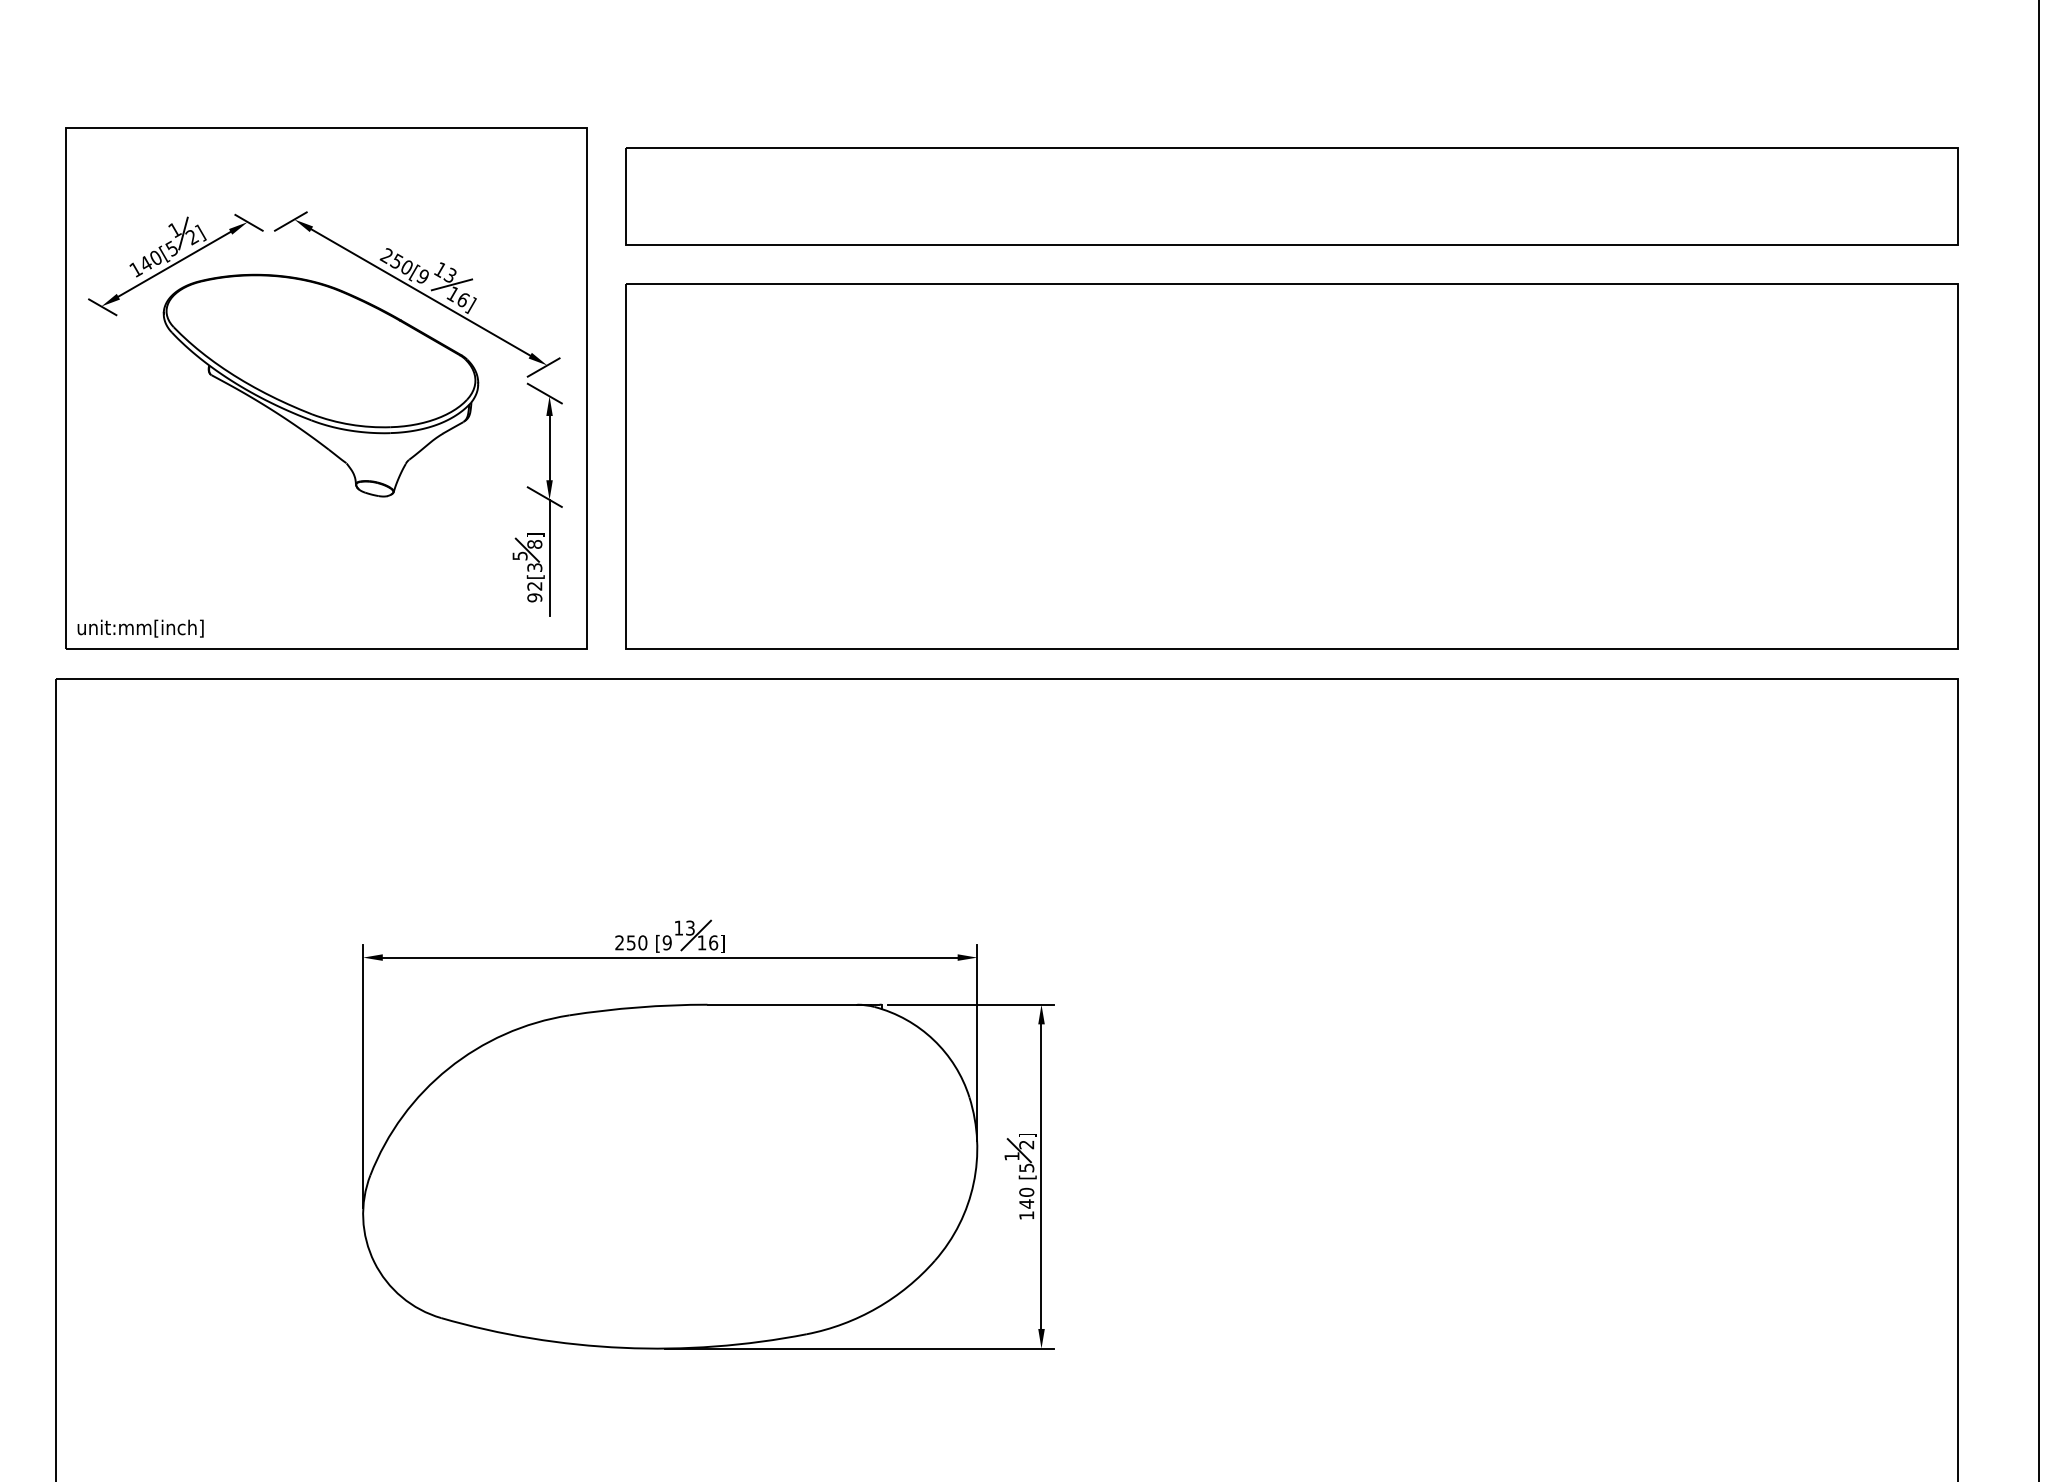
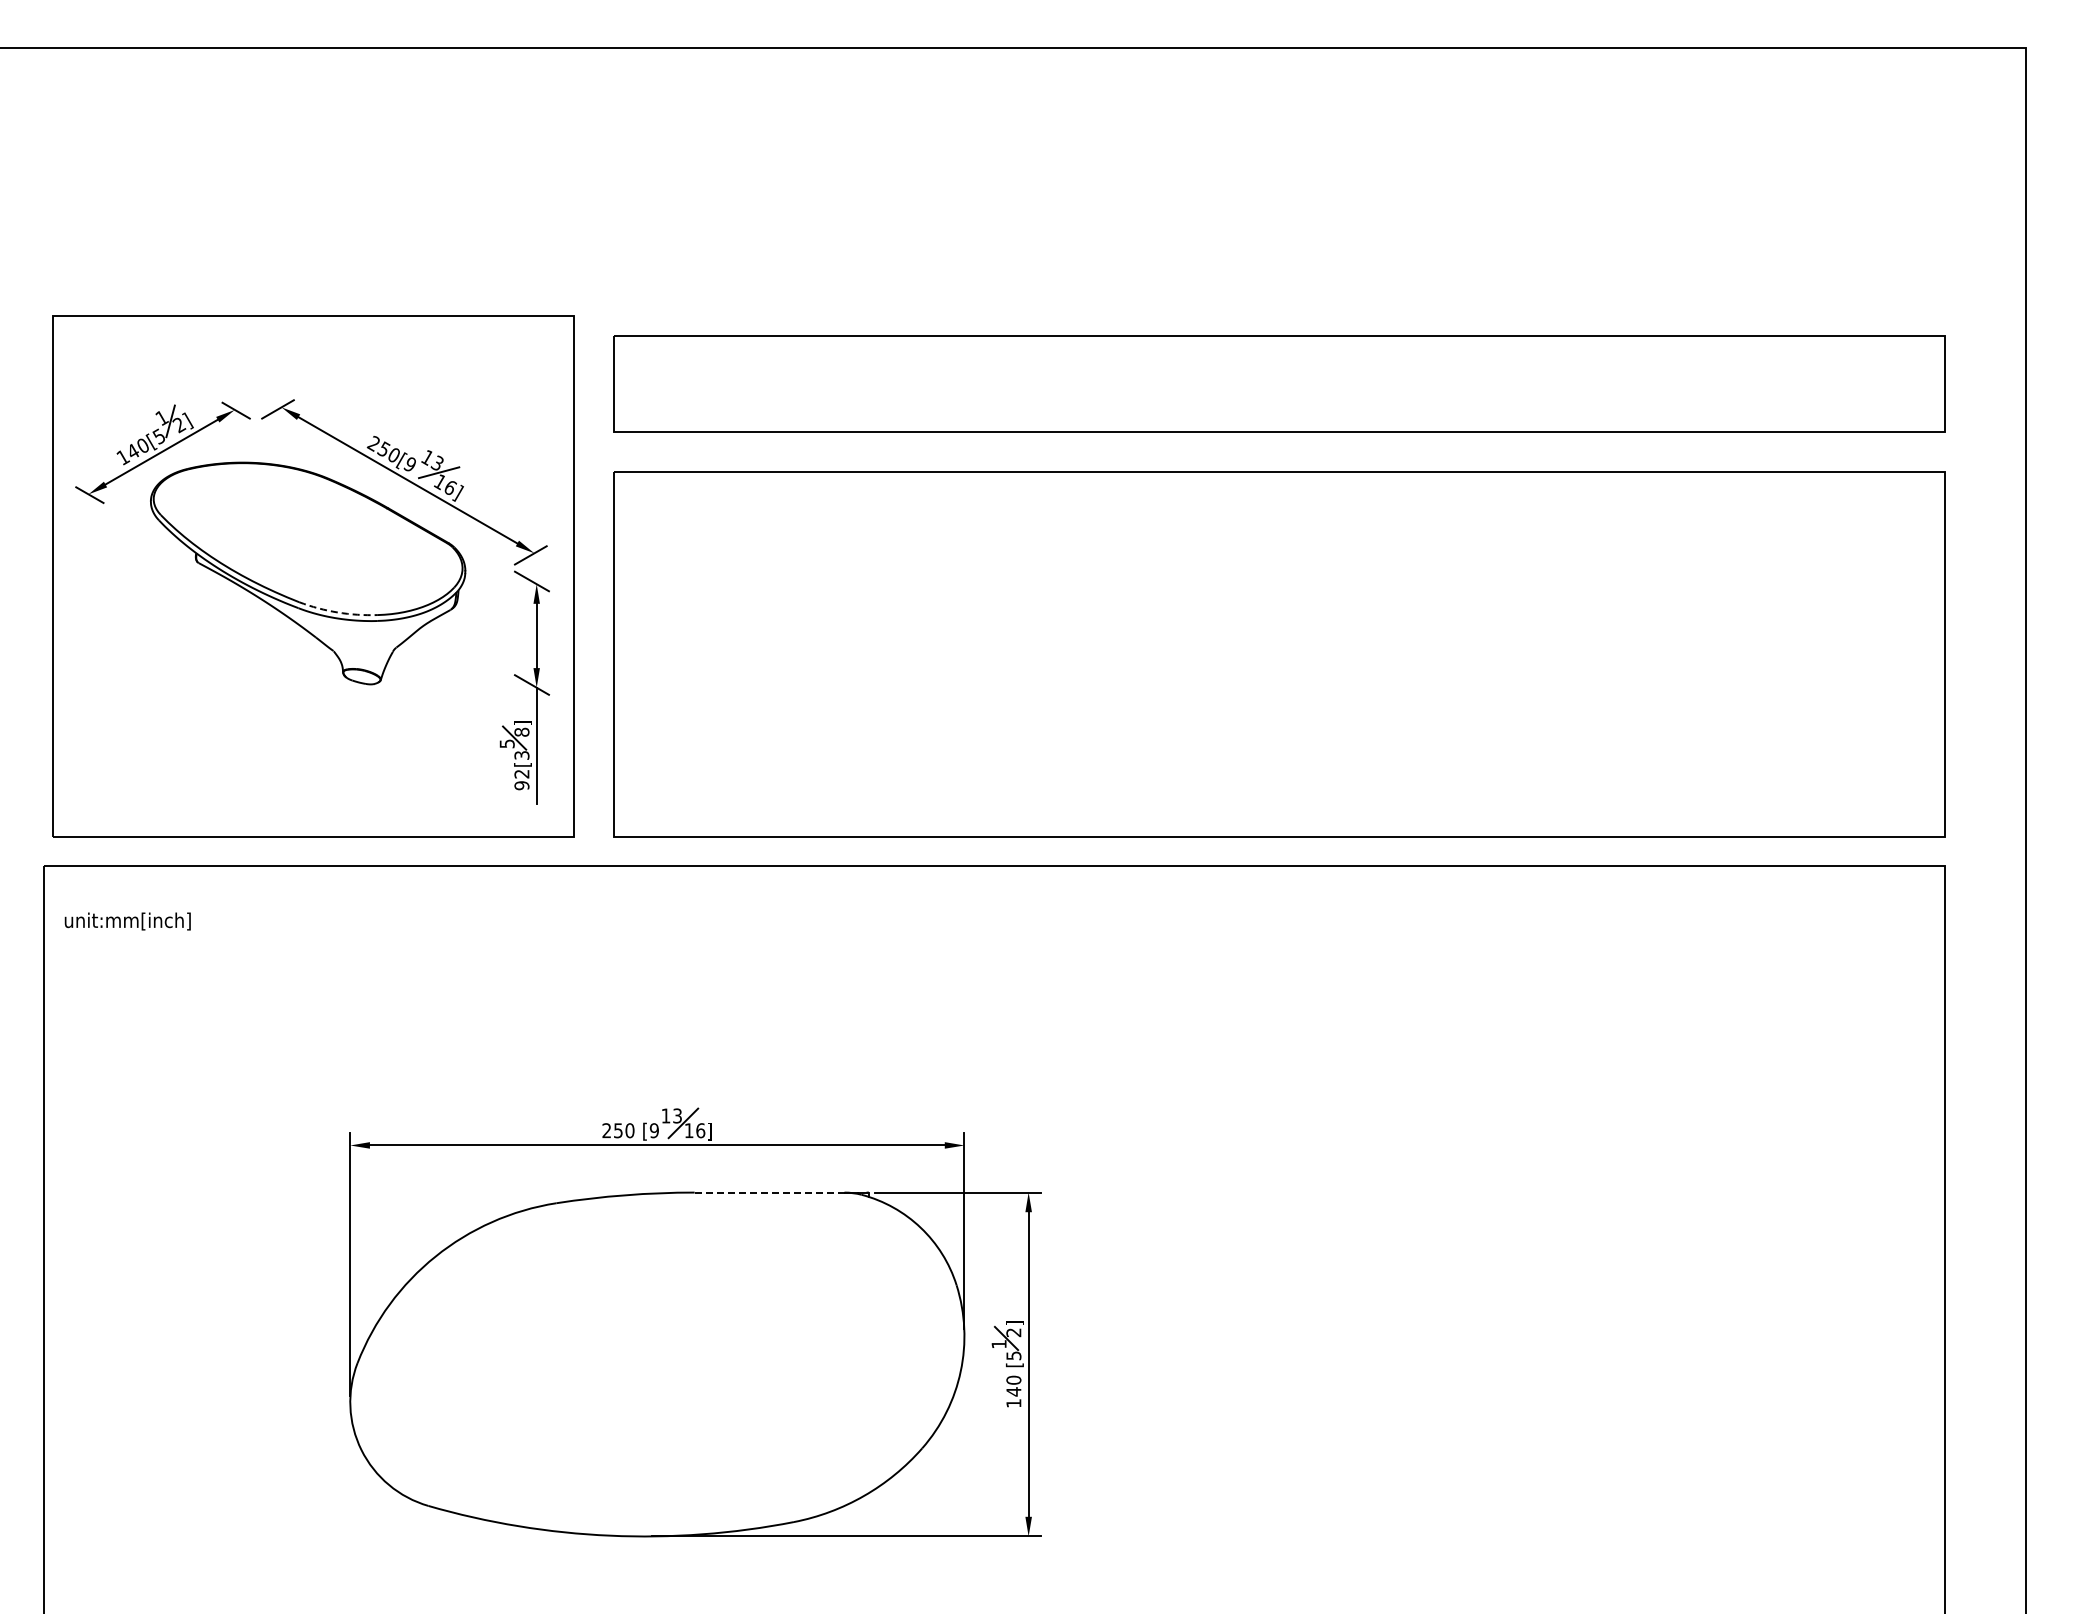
arc: (350, 424) -> (337, 612), solid -> dashed
text: (140, 628) -> (127, 921), moved
line: (782, 1004) -> (769, 1192), solid -> dashed

